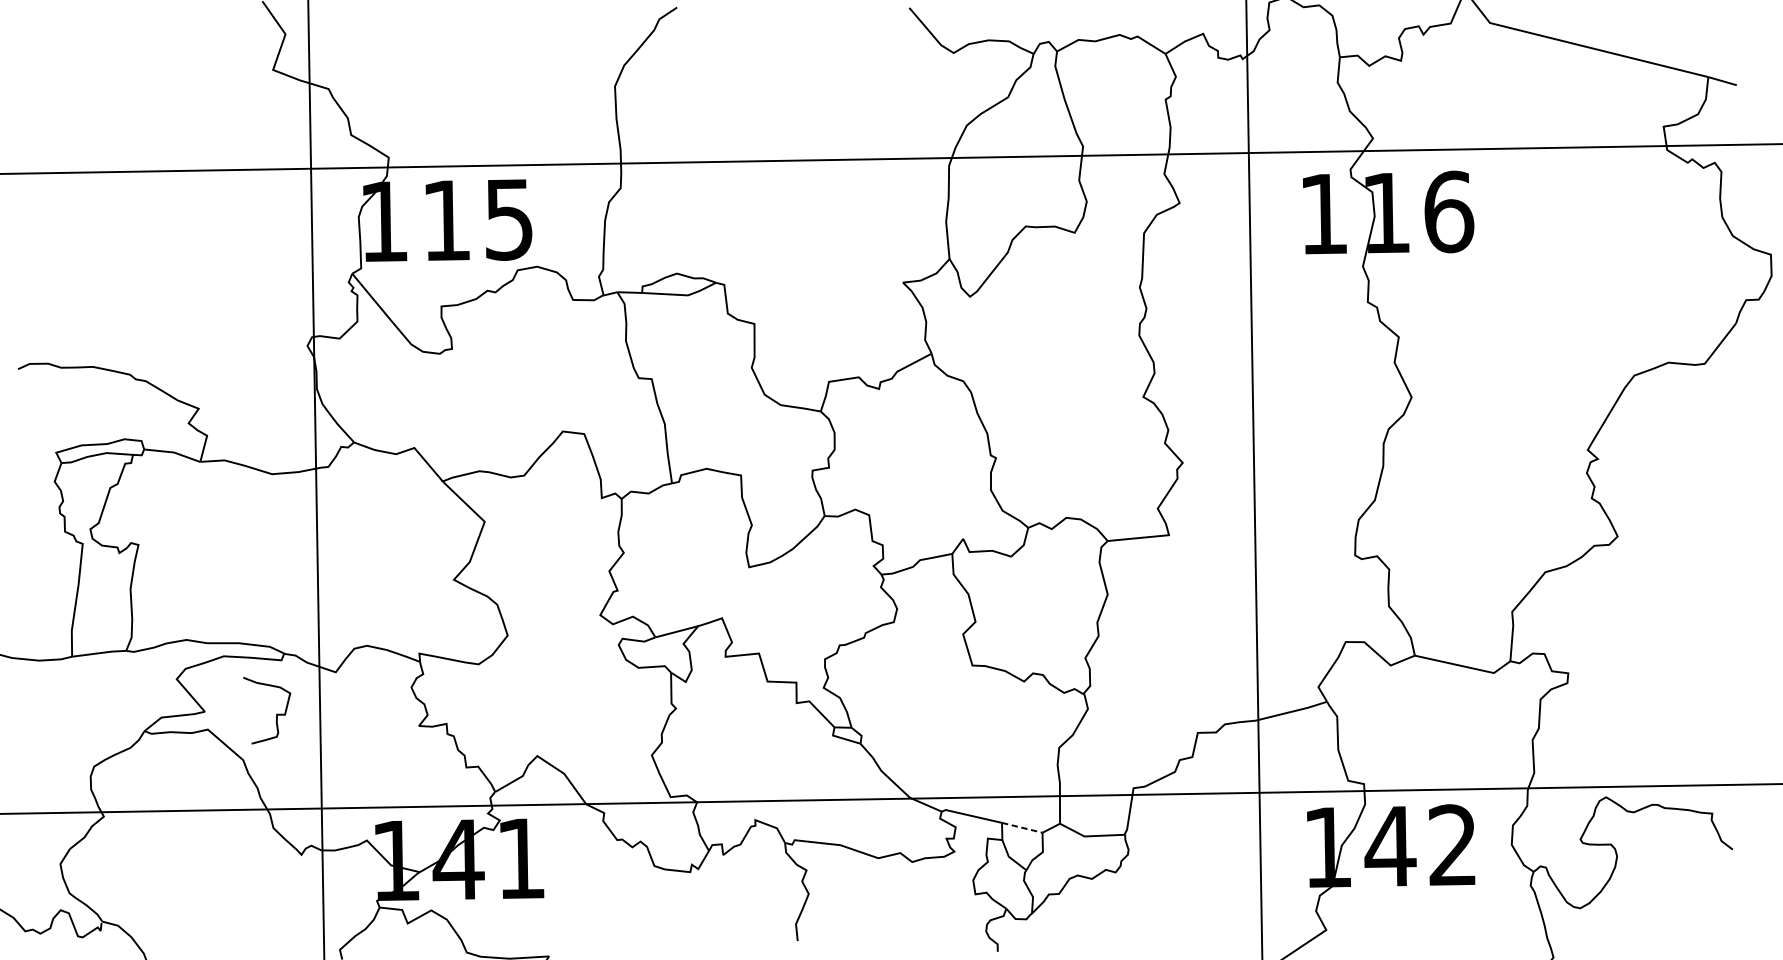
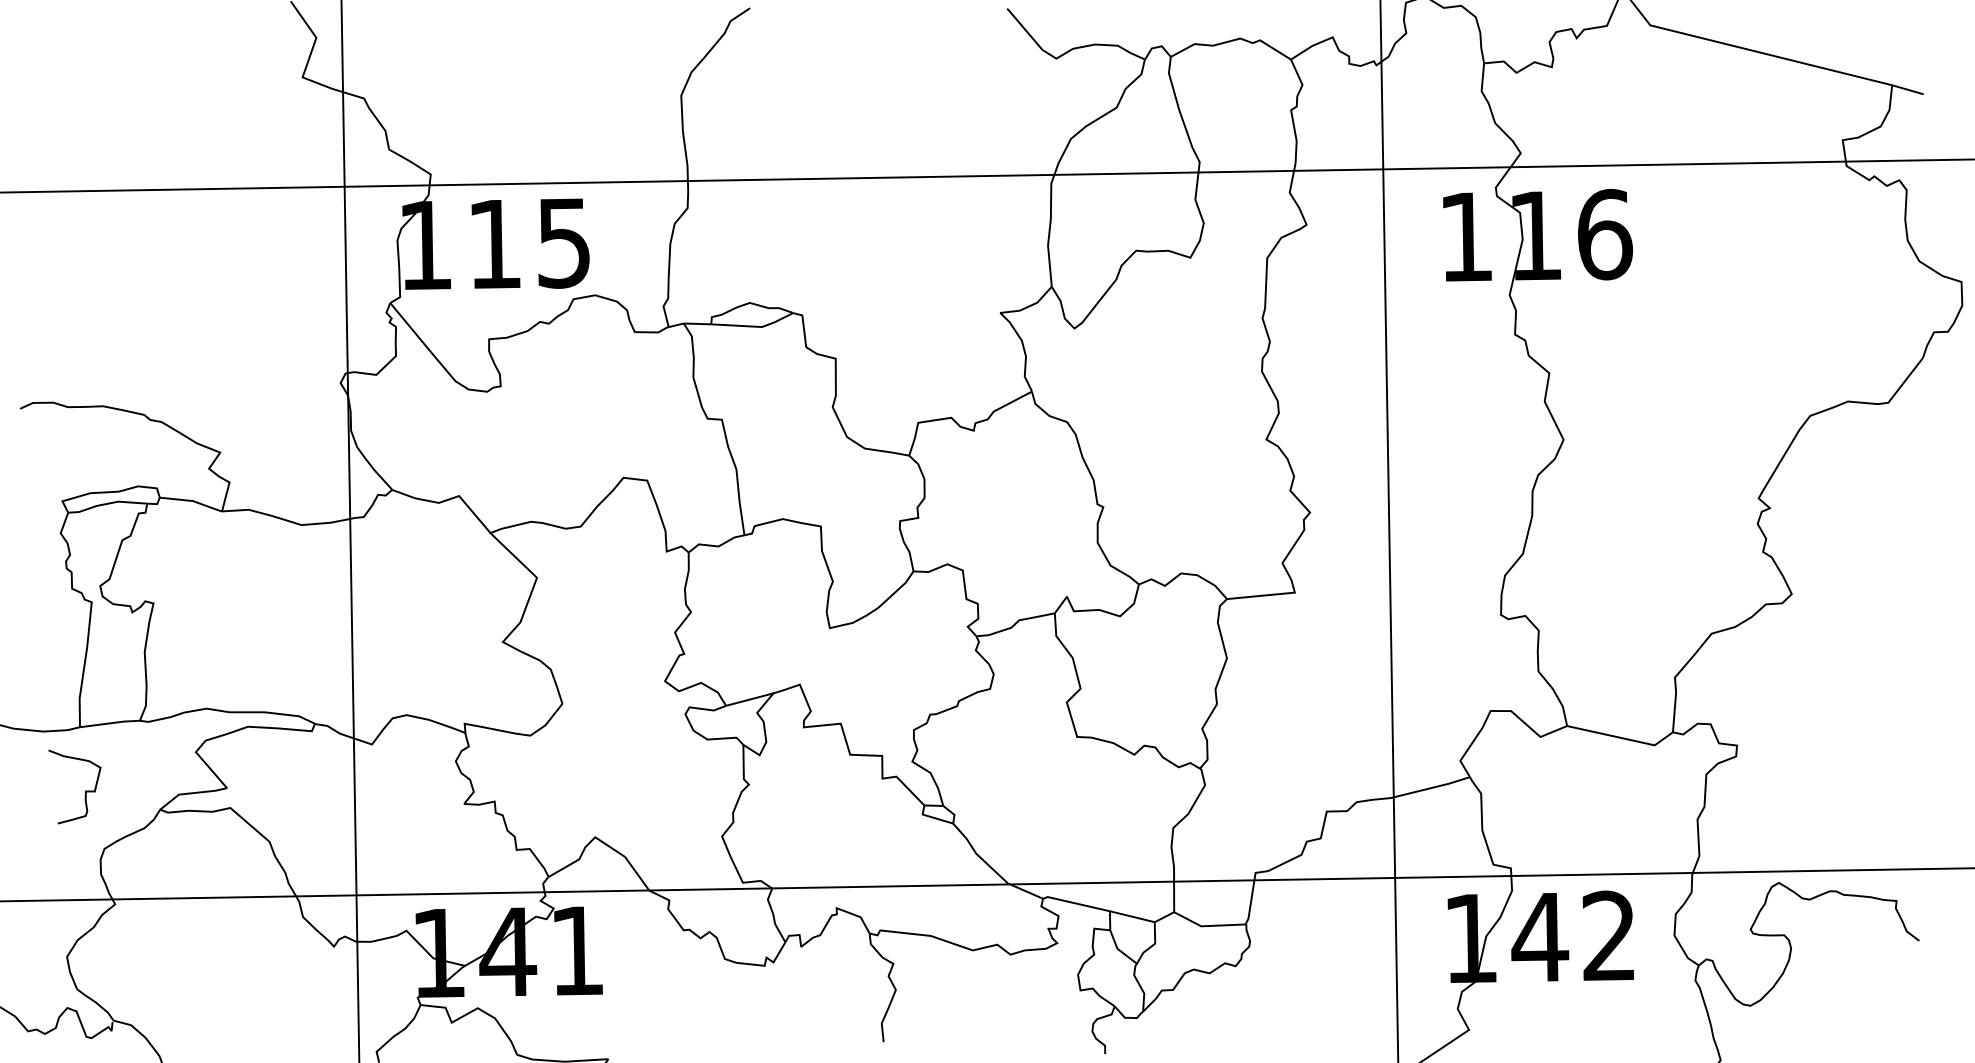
curve: (276, 713) -> (85, 790), moved
line: (1022, 827) -> (1132, 916), dashed -> solid

